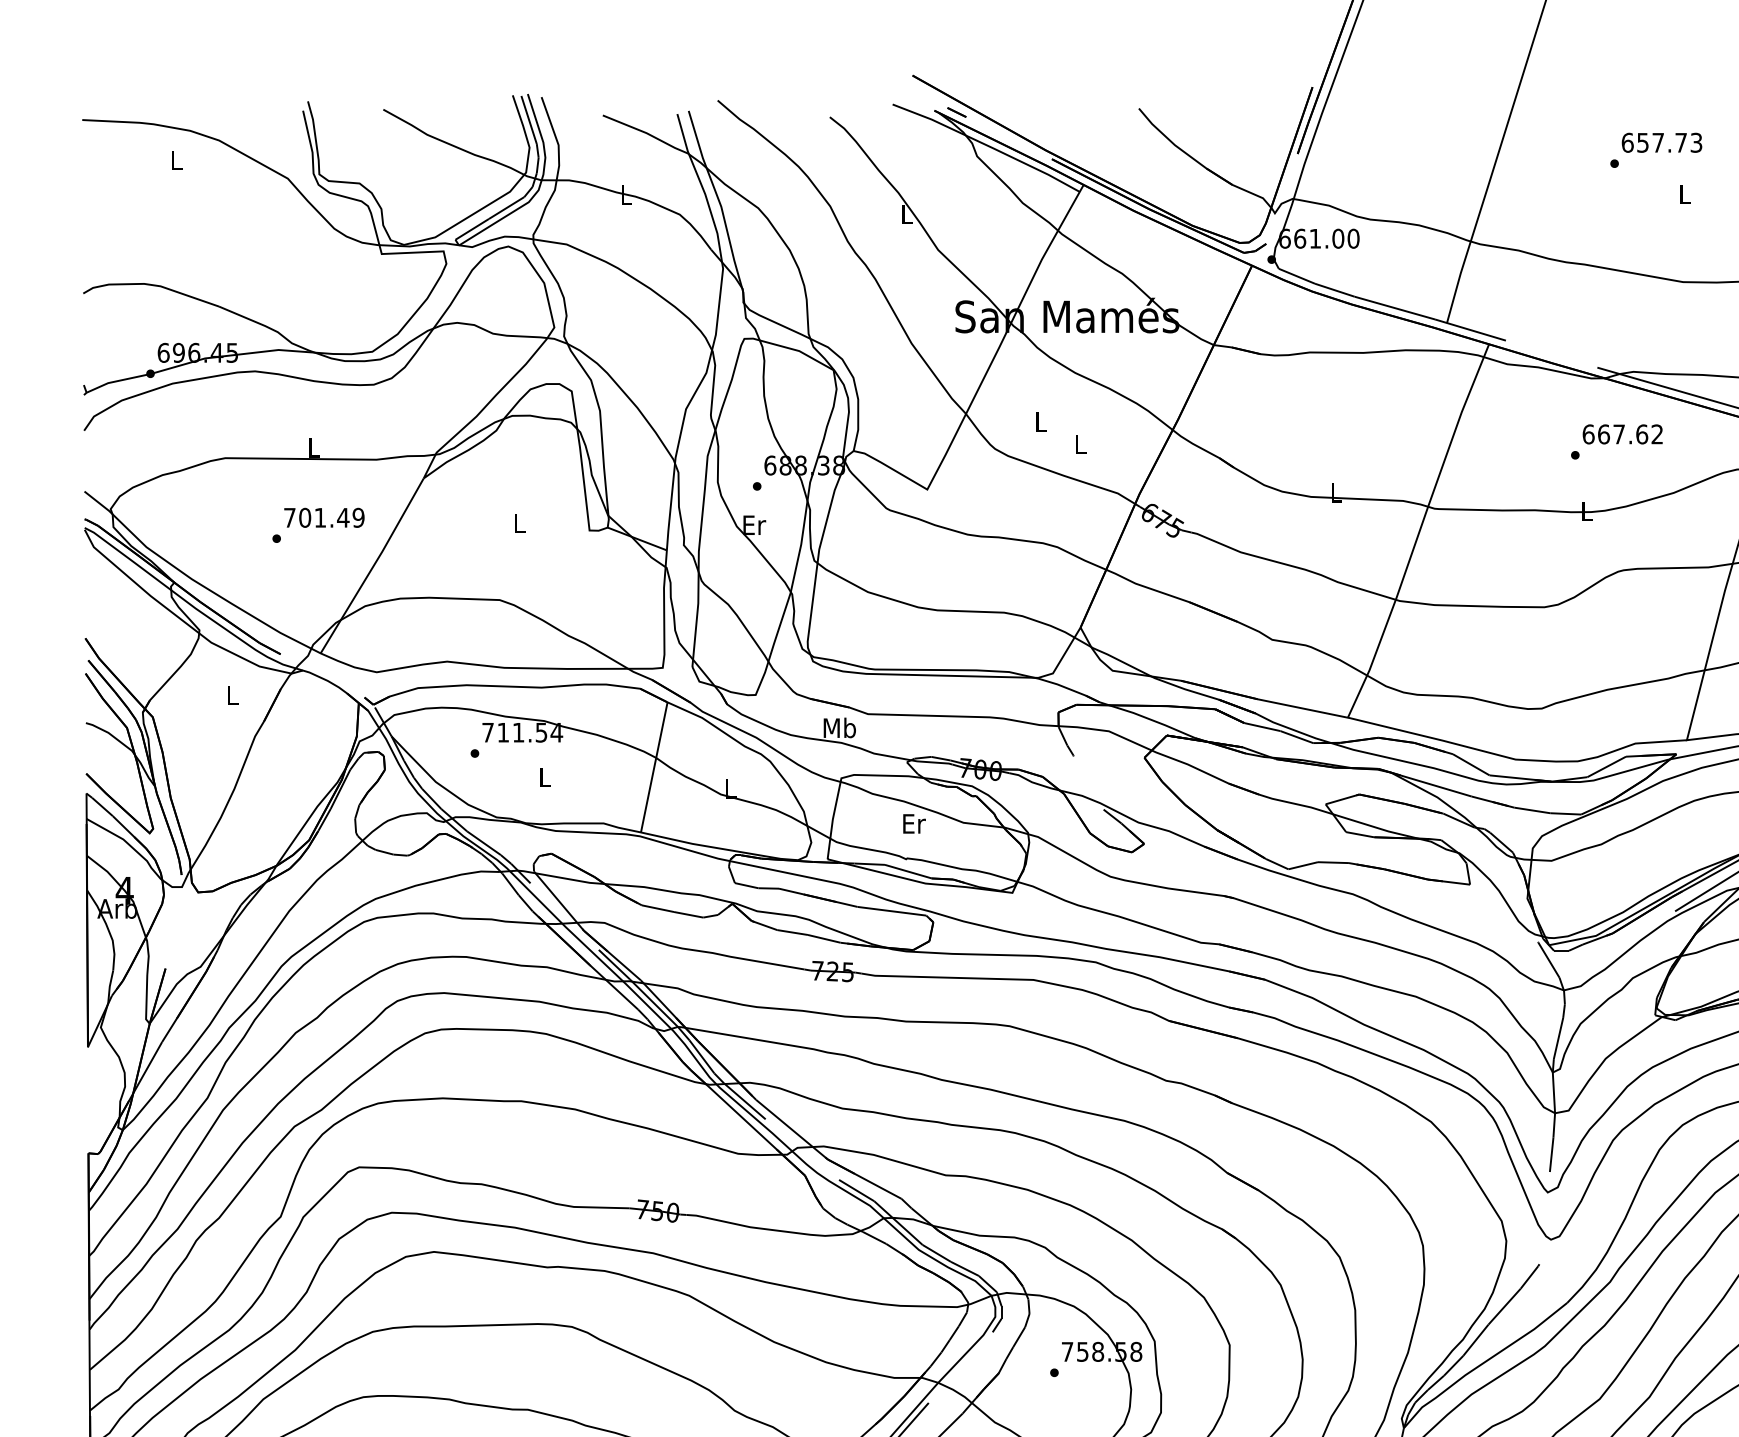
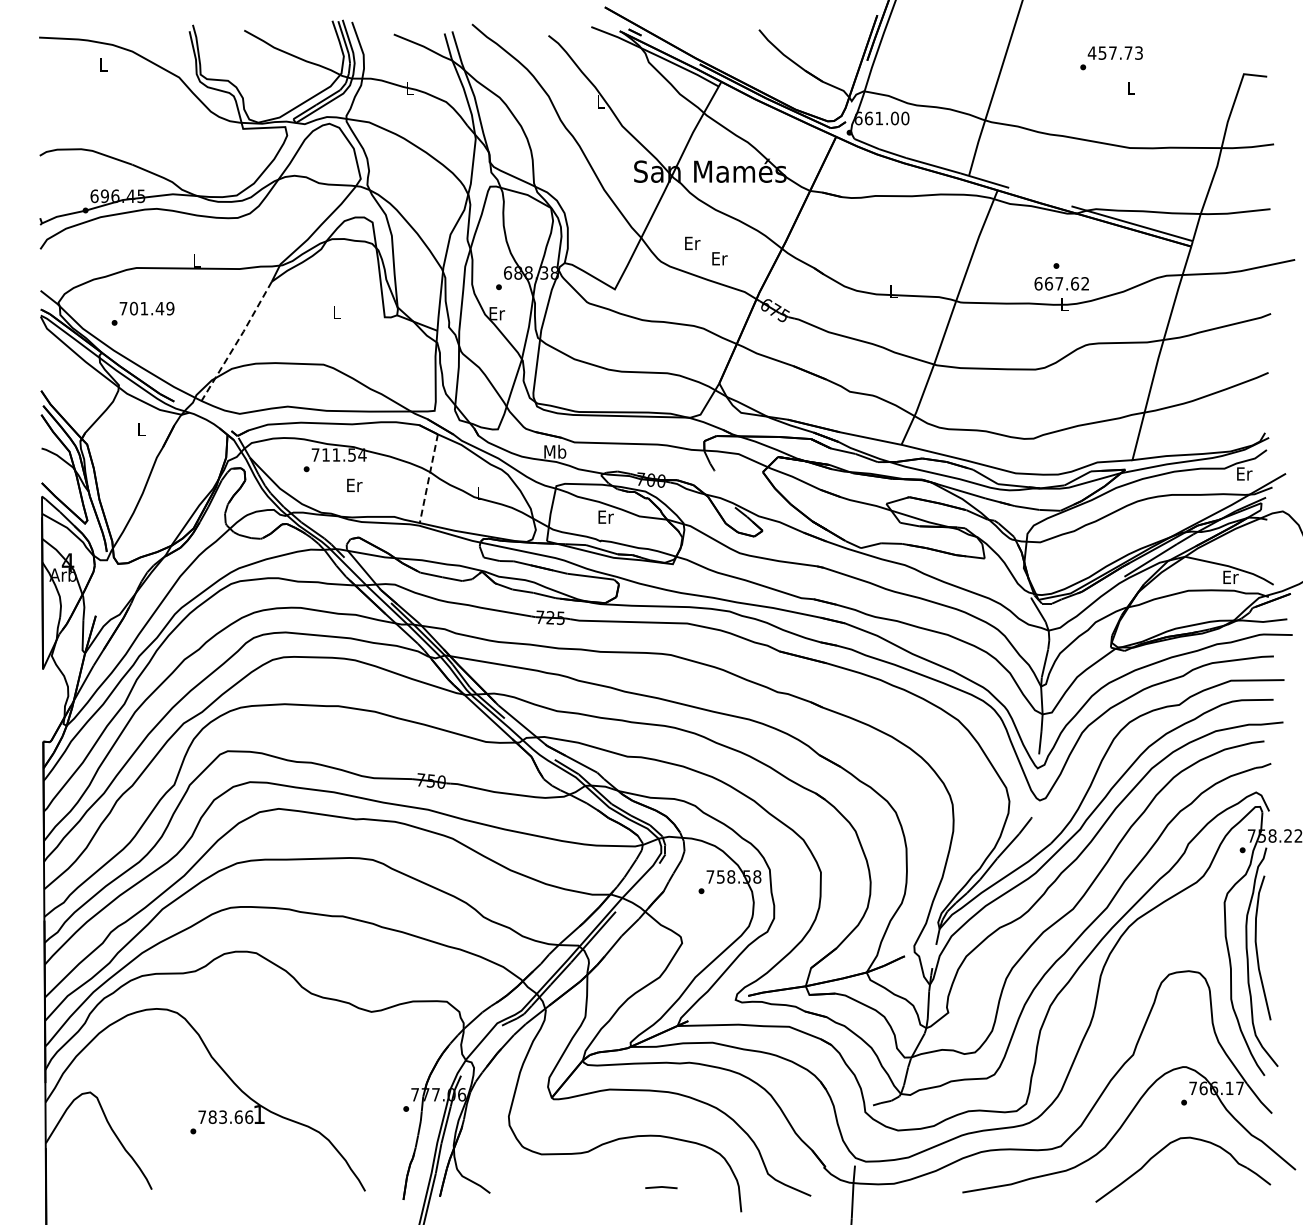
text: (1626, 141) -> (1091, 52), 657.73 -> 457.73
text: (1041, 420) -> (692, 242), L -> Er
text: (1622, 433) -> (1061, 283), moved
text: (1080, 444) -> (719, 258), L -> Er
text: (317, 524) -> (142, 313), moved
line: (373, 566) -> (237, 341), solid -> dashed
line: (653, 768) -> (428, 479), solid -> dashed
text: (545, 777) -> (354, 485), L -> Er

